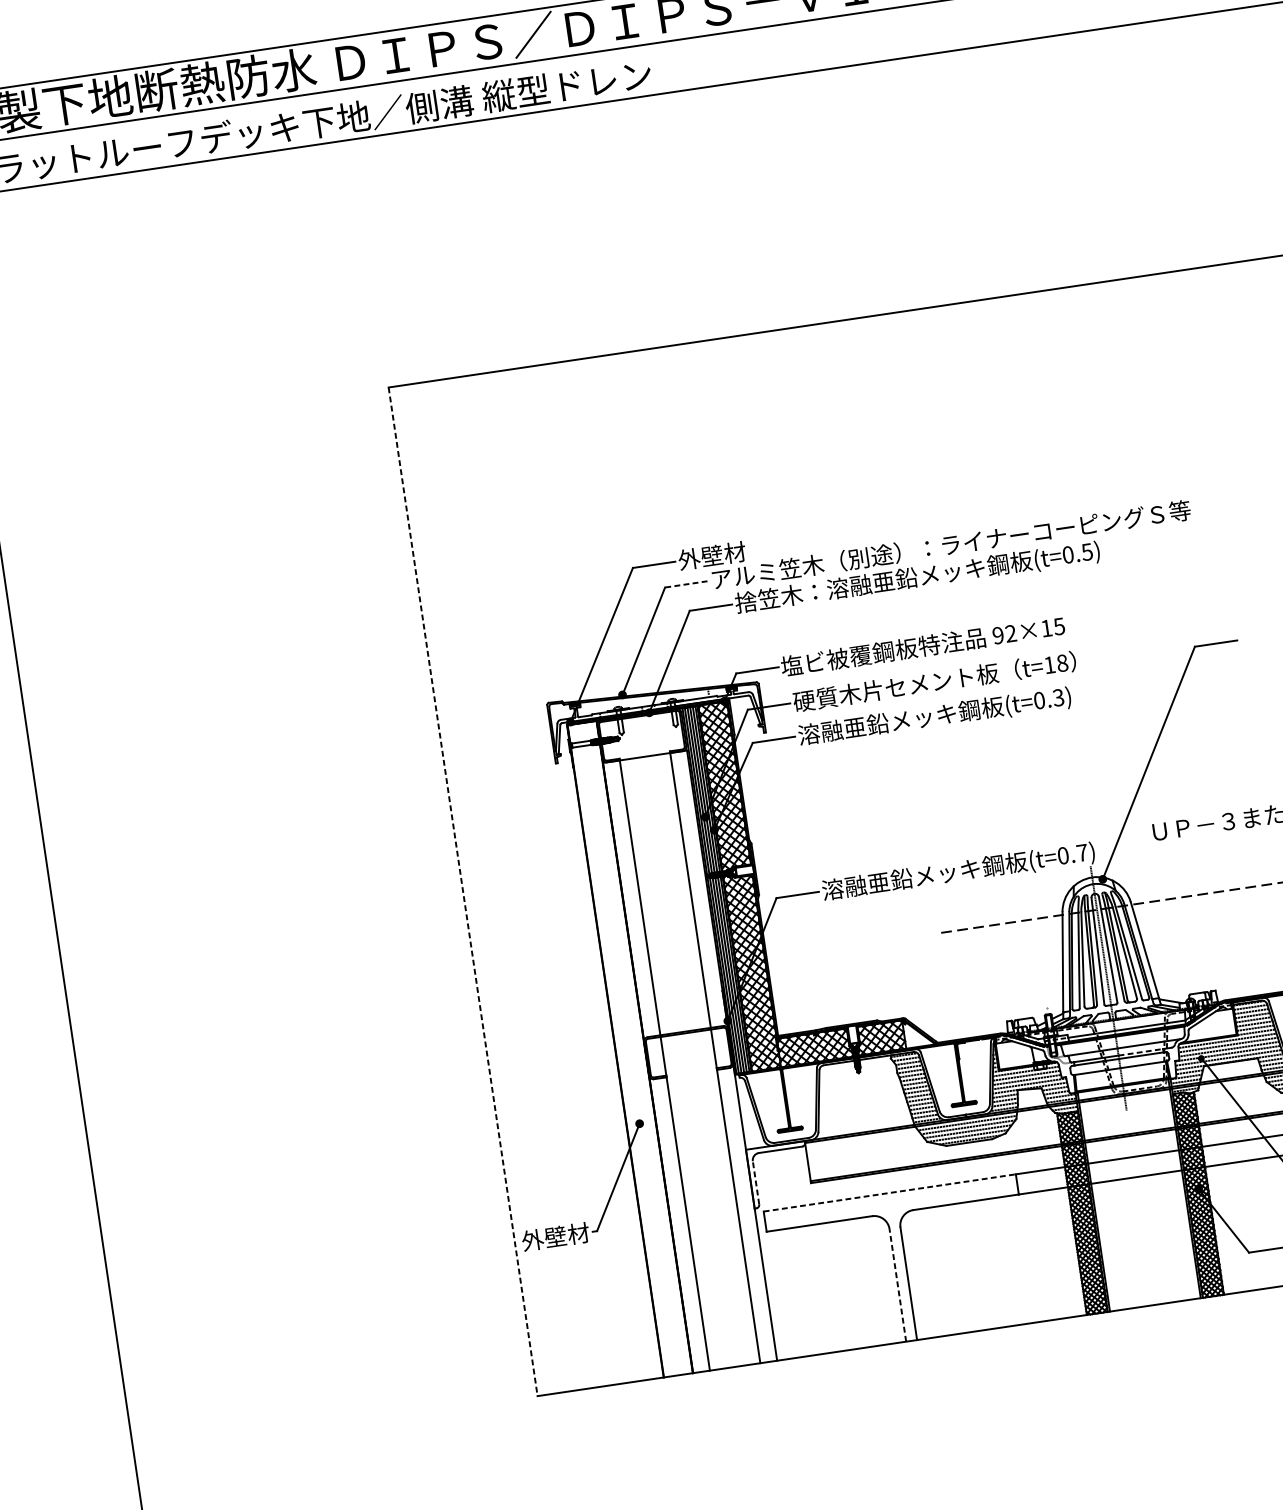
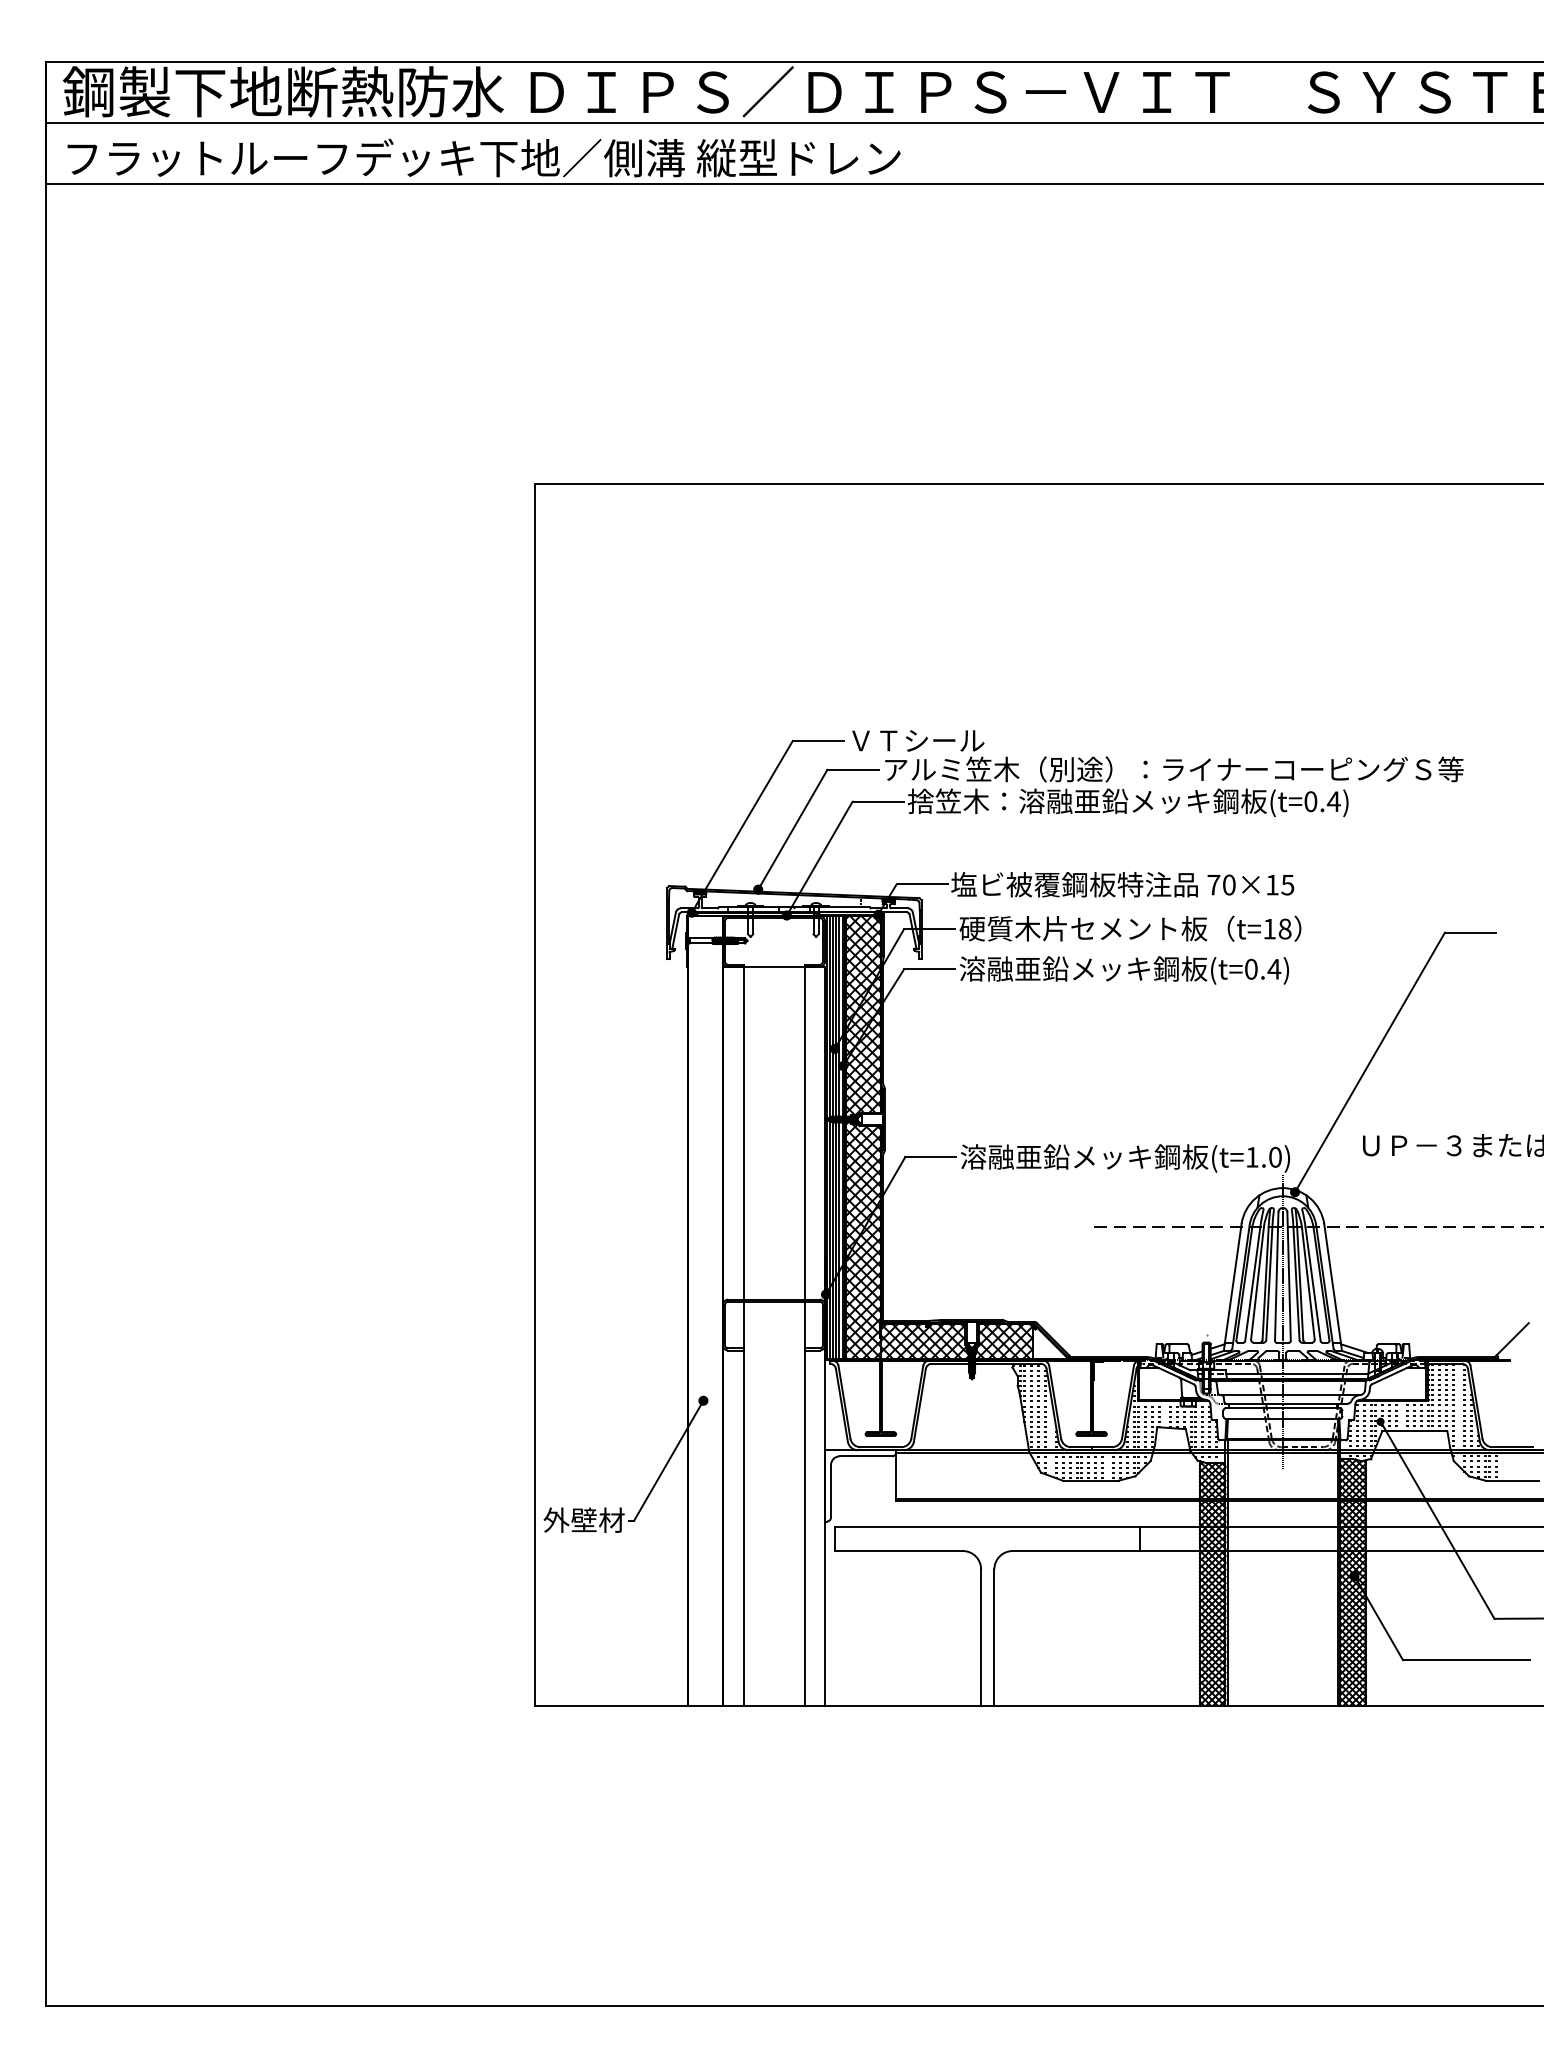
text: (1086, 551) -> (1333, 801), (t=0.5) -> (t=0.4)
text: (735, 552) -> (916, 740), 外壁材 -> ＶＴシール
line: (686, 584) -> (853, 769), dashed -> solid
text: (1004, 634) -> (1221, 884), 92×15 -> 70×15
text: (1058, 697) -> (1274, 968), (t=0.3) -> (t=0.4)
text: (1072, 853) -> (1263, 1156), (t=0.7) -> (t=1.0)
line: (462, 892) -> (534, 1095), dashed -> solid
line: (1140, 1052) -> (1309, 1403), dashed -> solid
line: (756, 1182) -> (831, 1490), dashed -> solid
line: (889, 1192) -> (987, 1526), dashed -> solid
line: (898, 1285) -> (981, 1637), dashed -> solid

